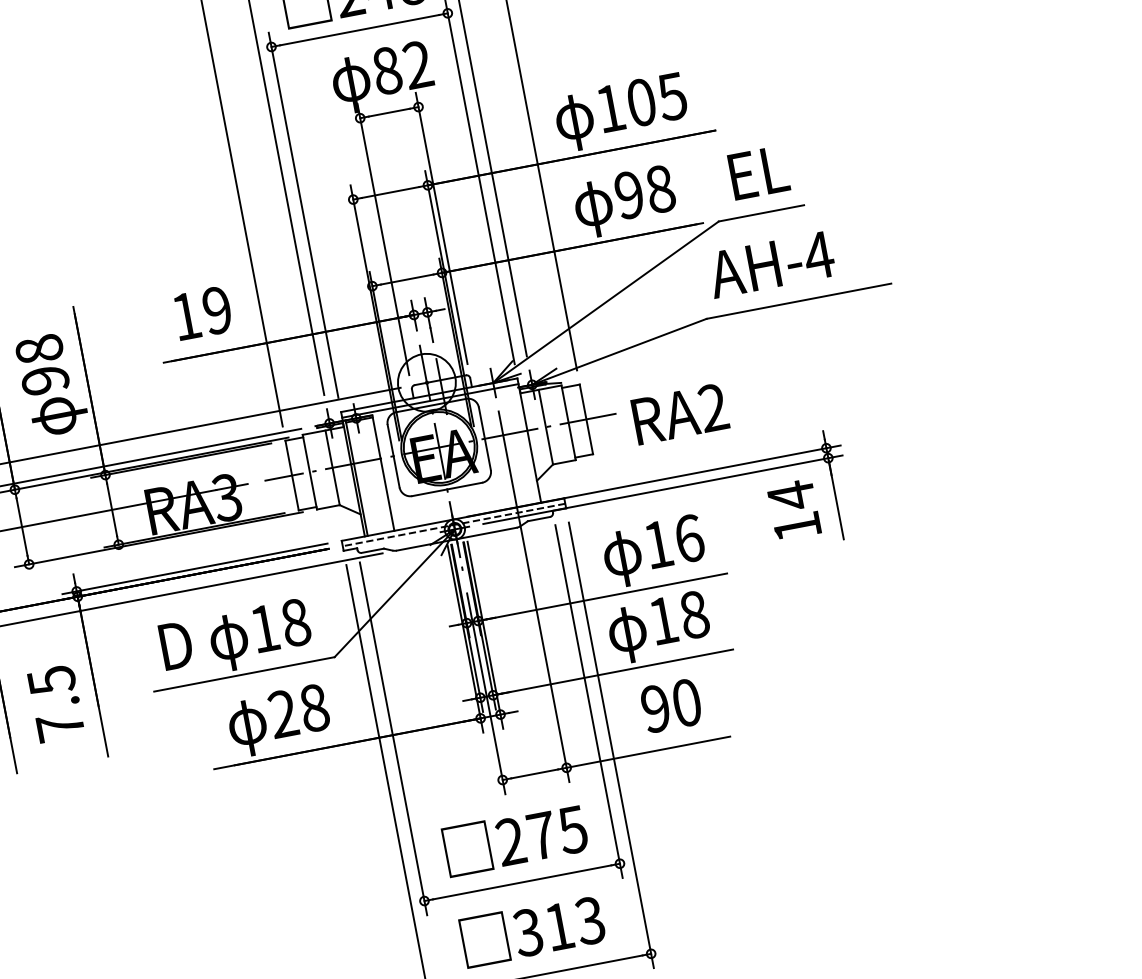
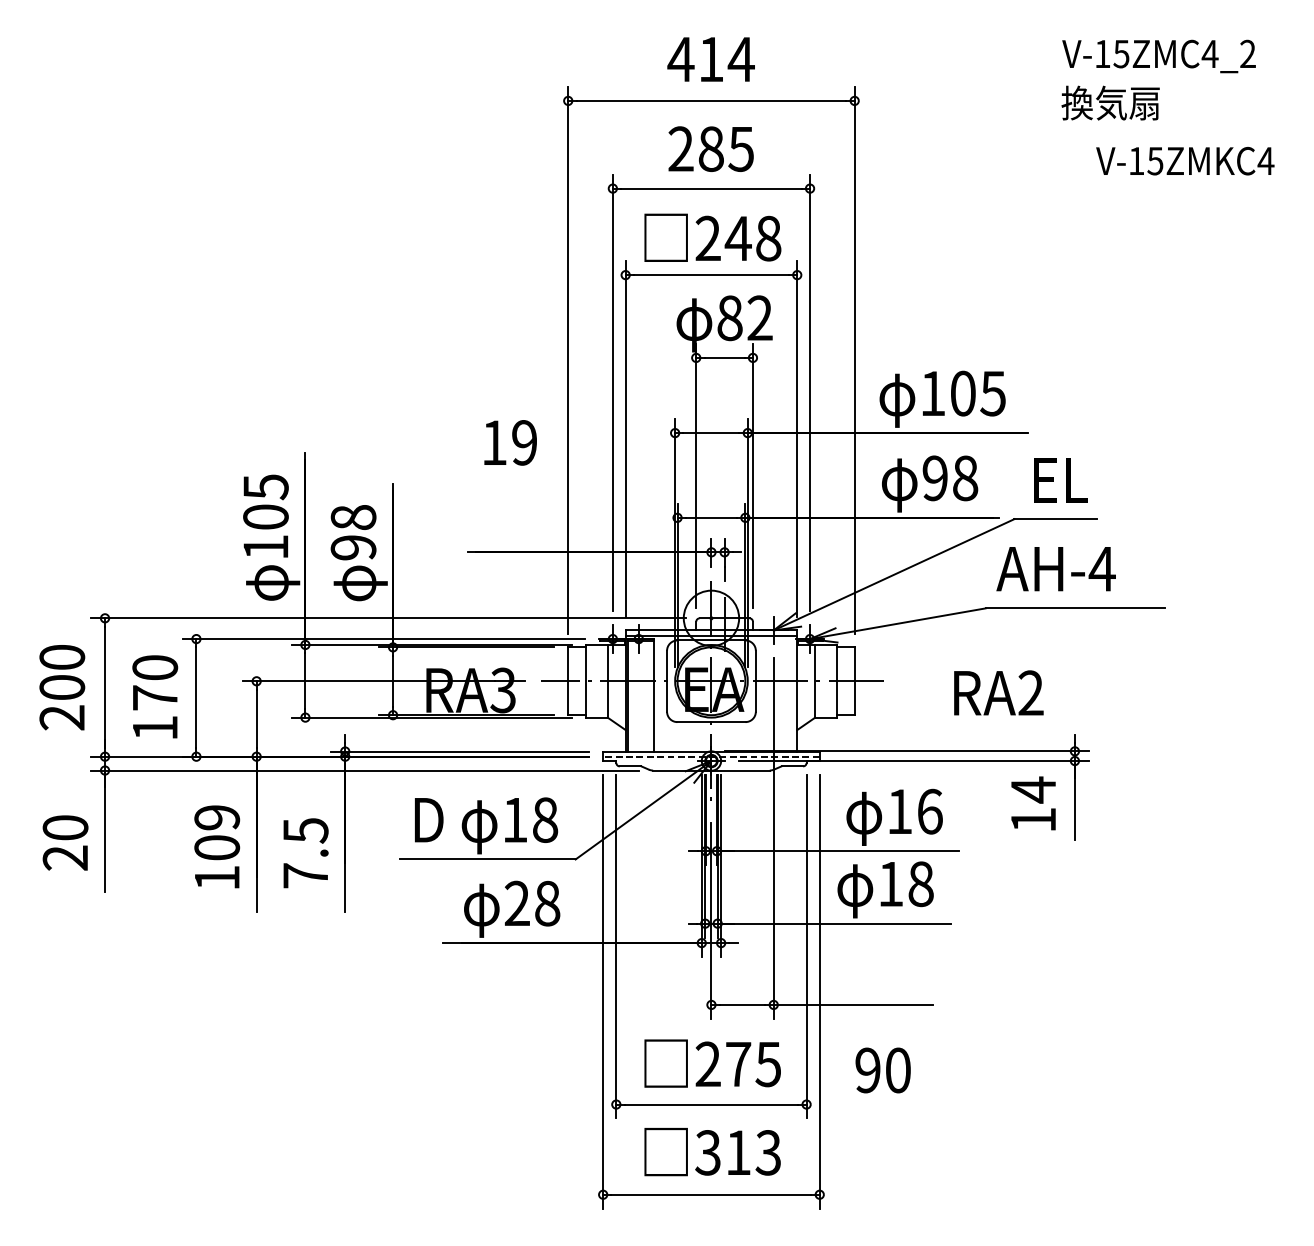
text: (202, 312) -> (510, 442), moved
text: (679, 413) -> (998, 692), moved
text: (670, 705) -> (882, 1070), moved

